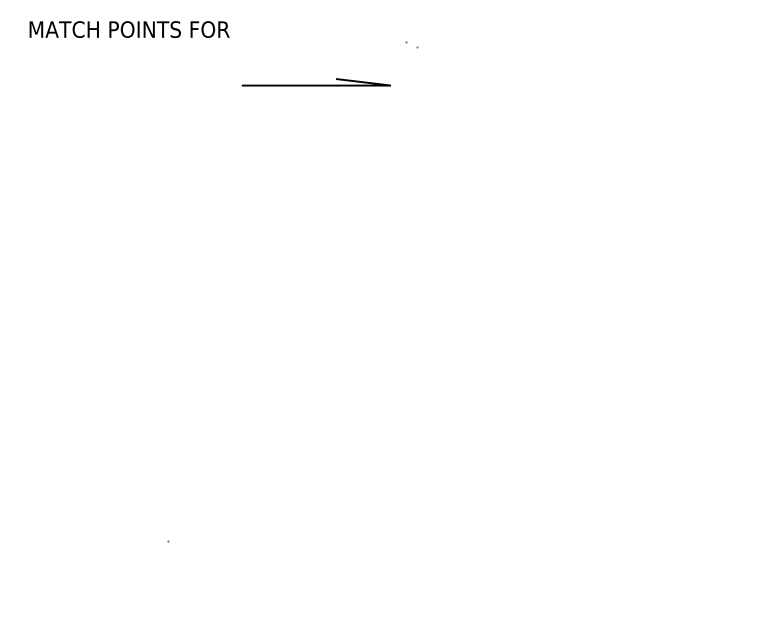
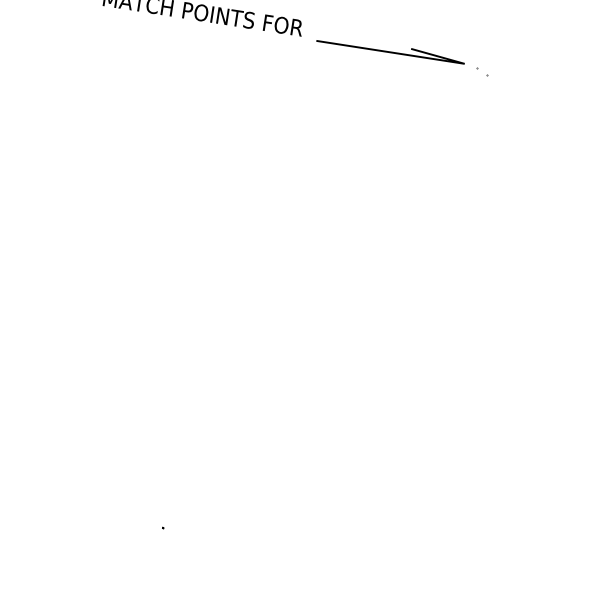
line: (315, 84) -> (389, 51), moved

